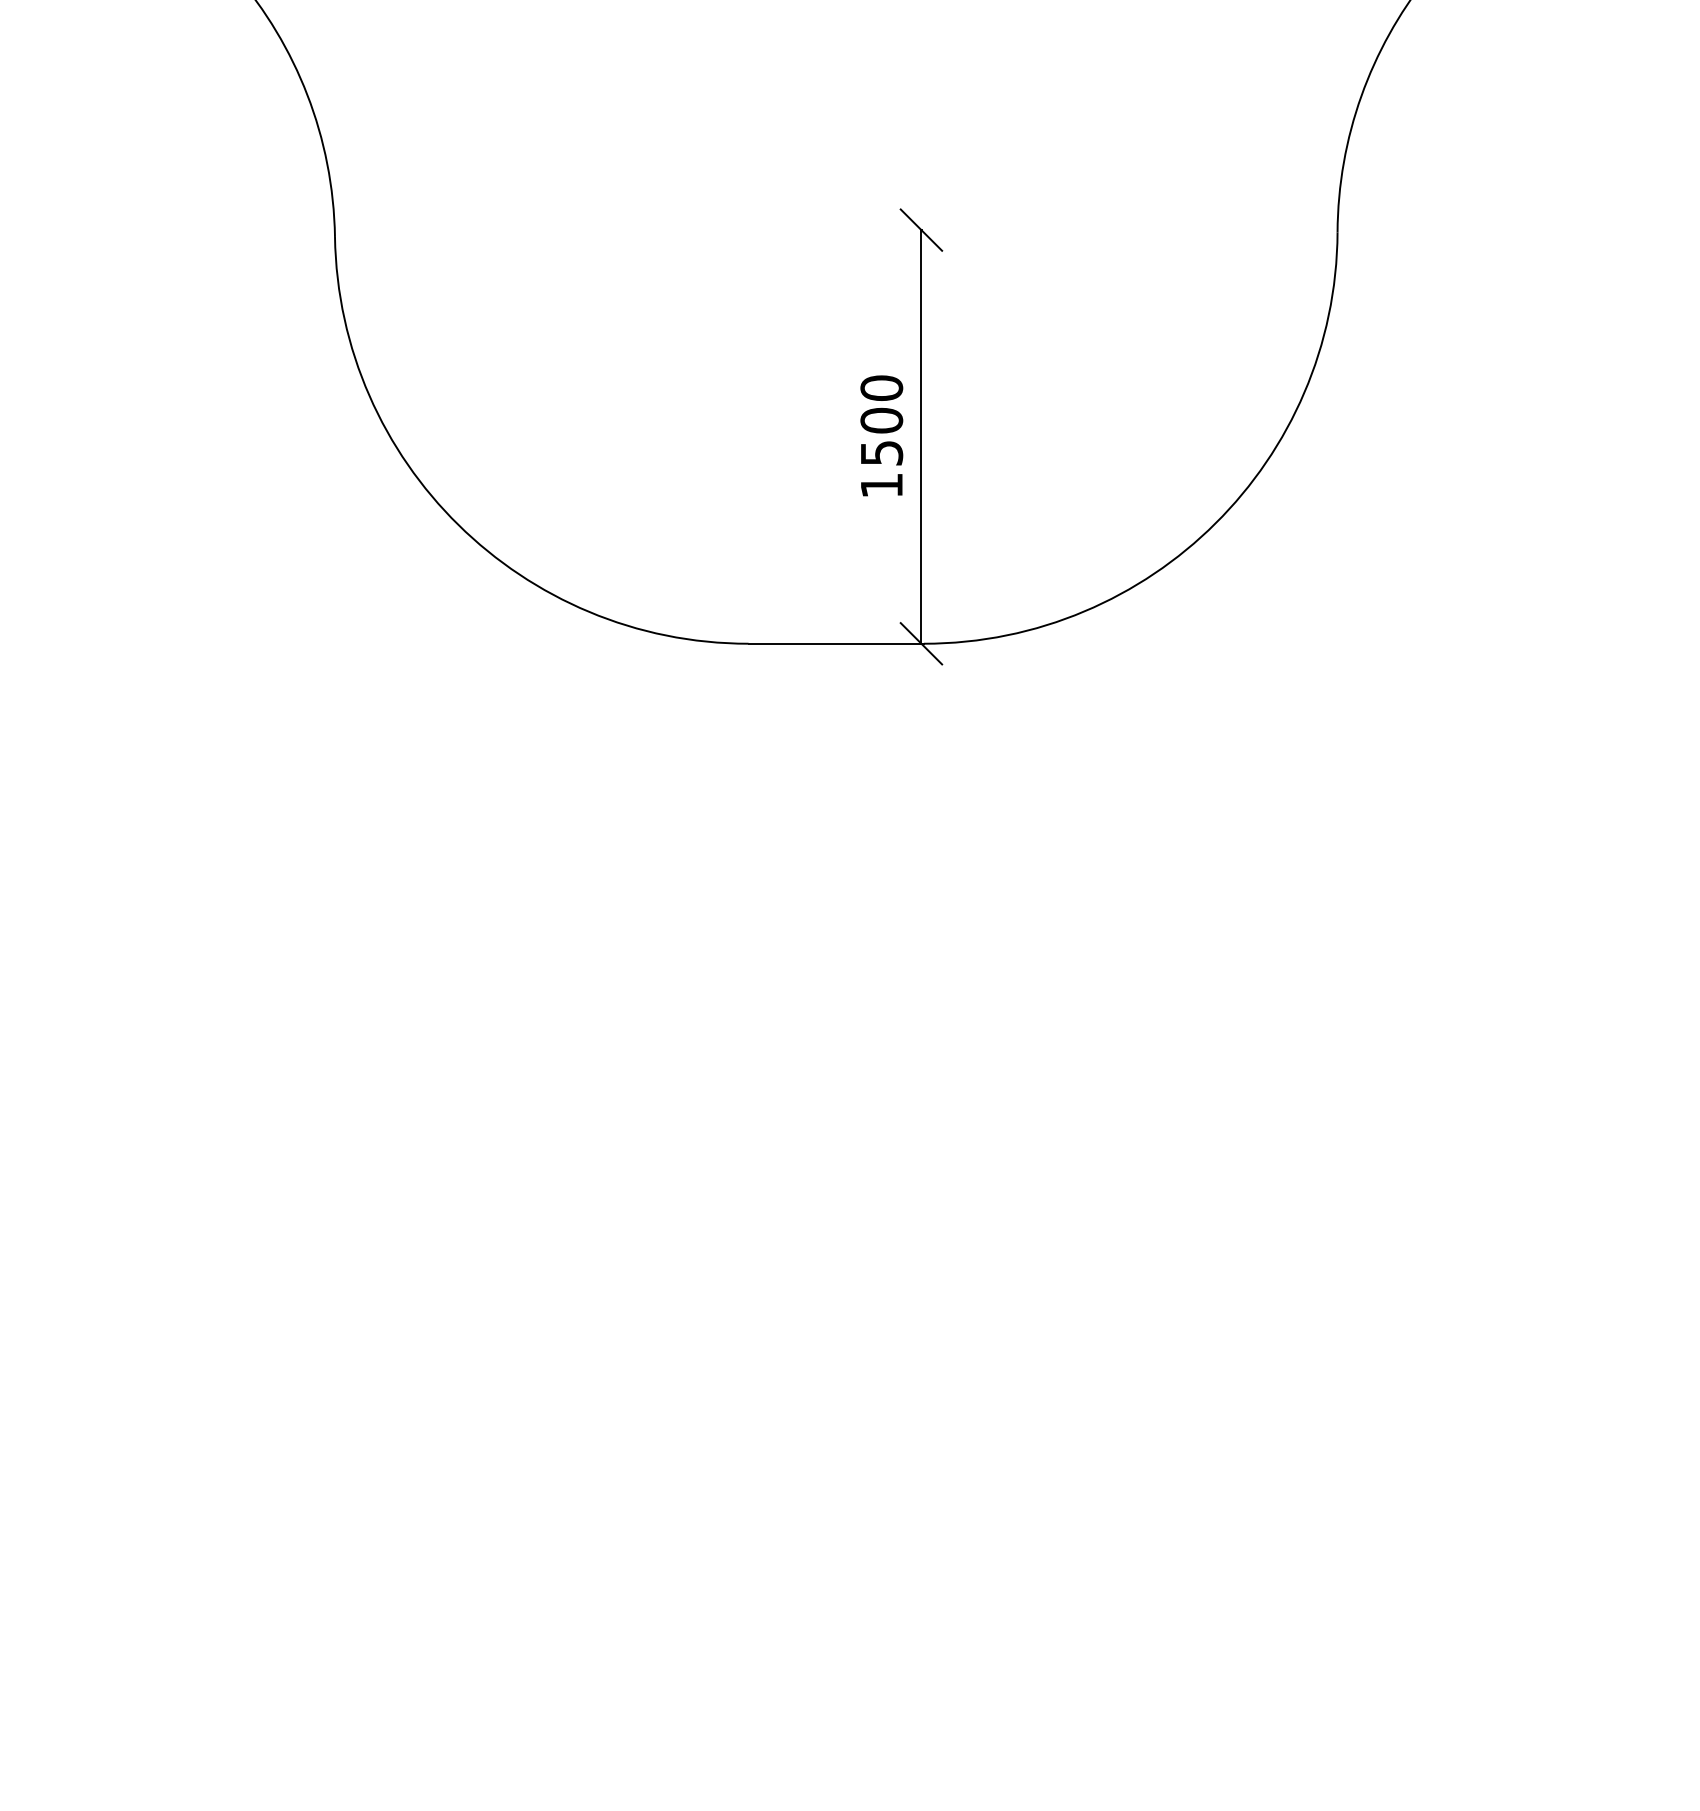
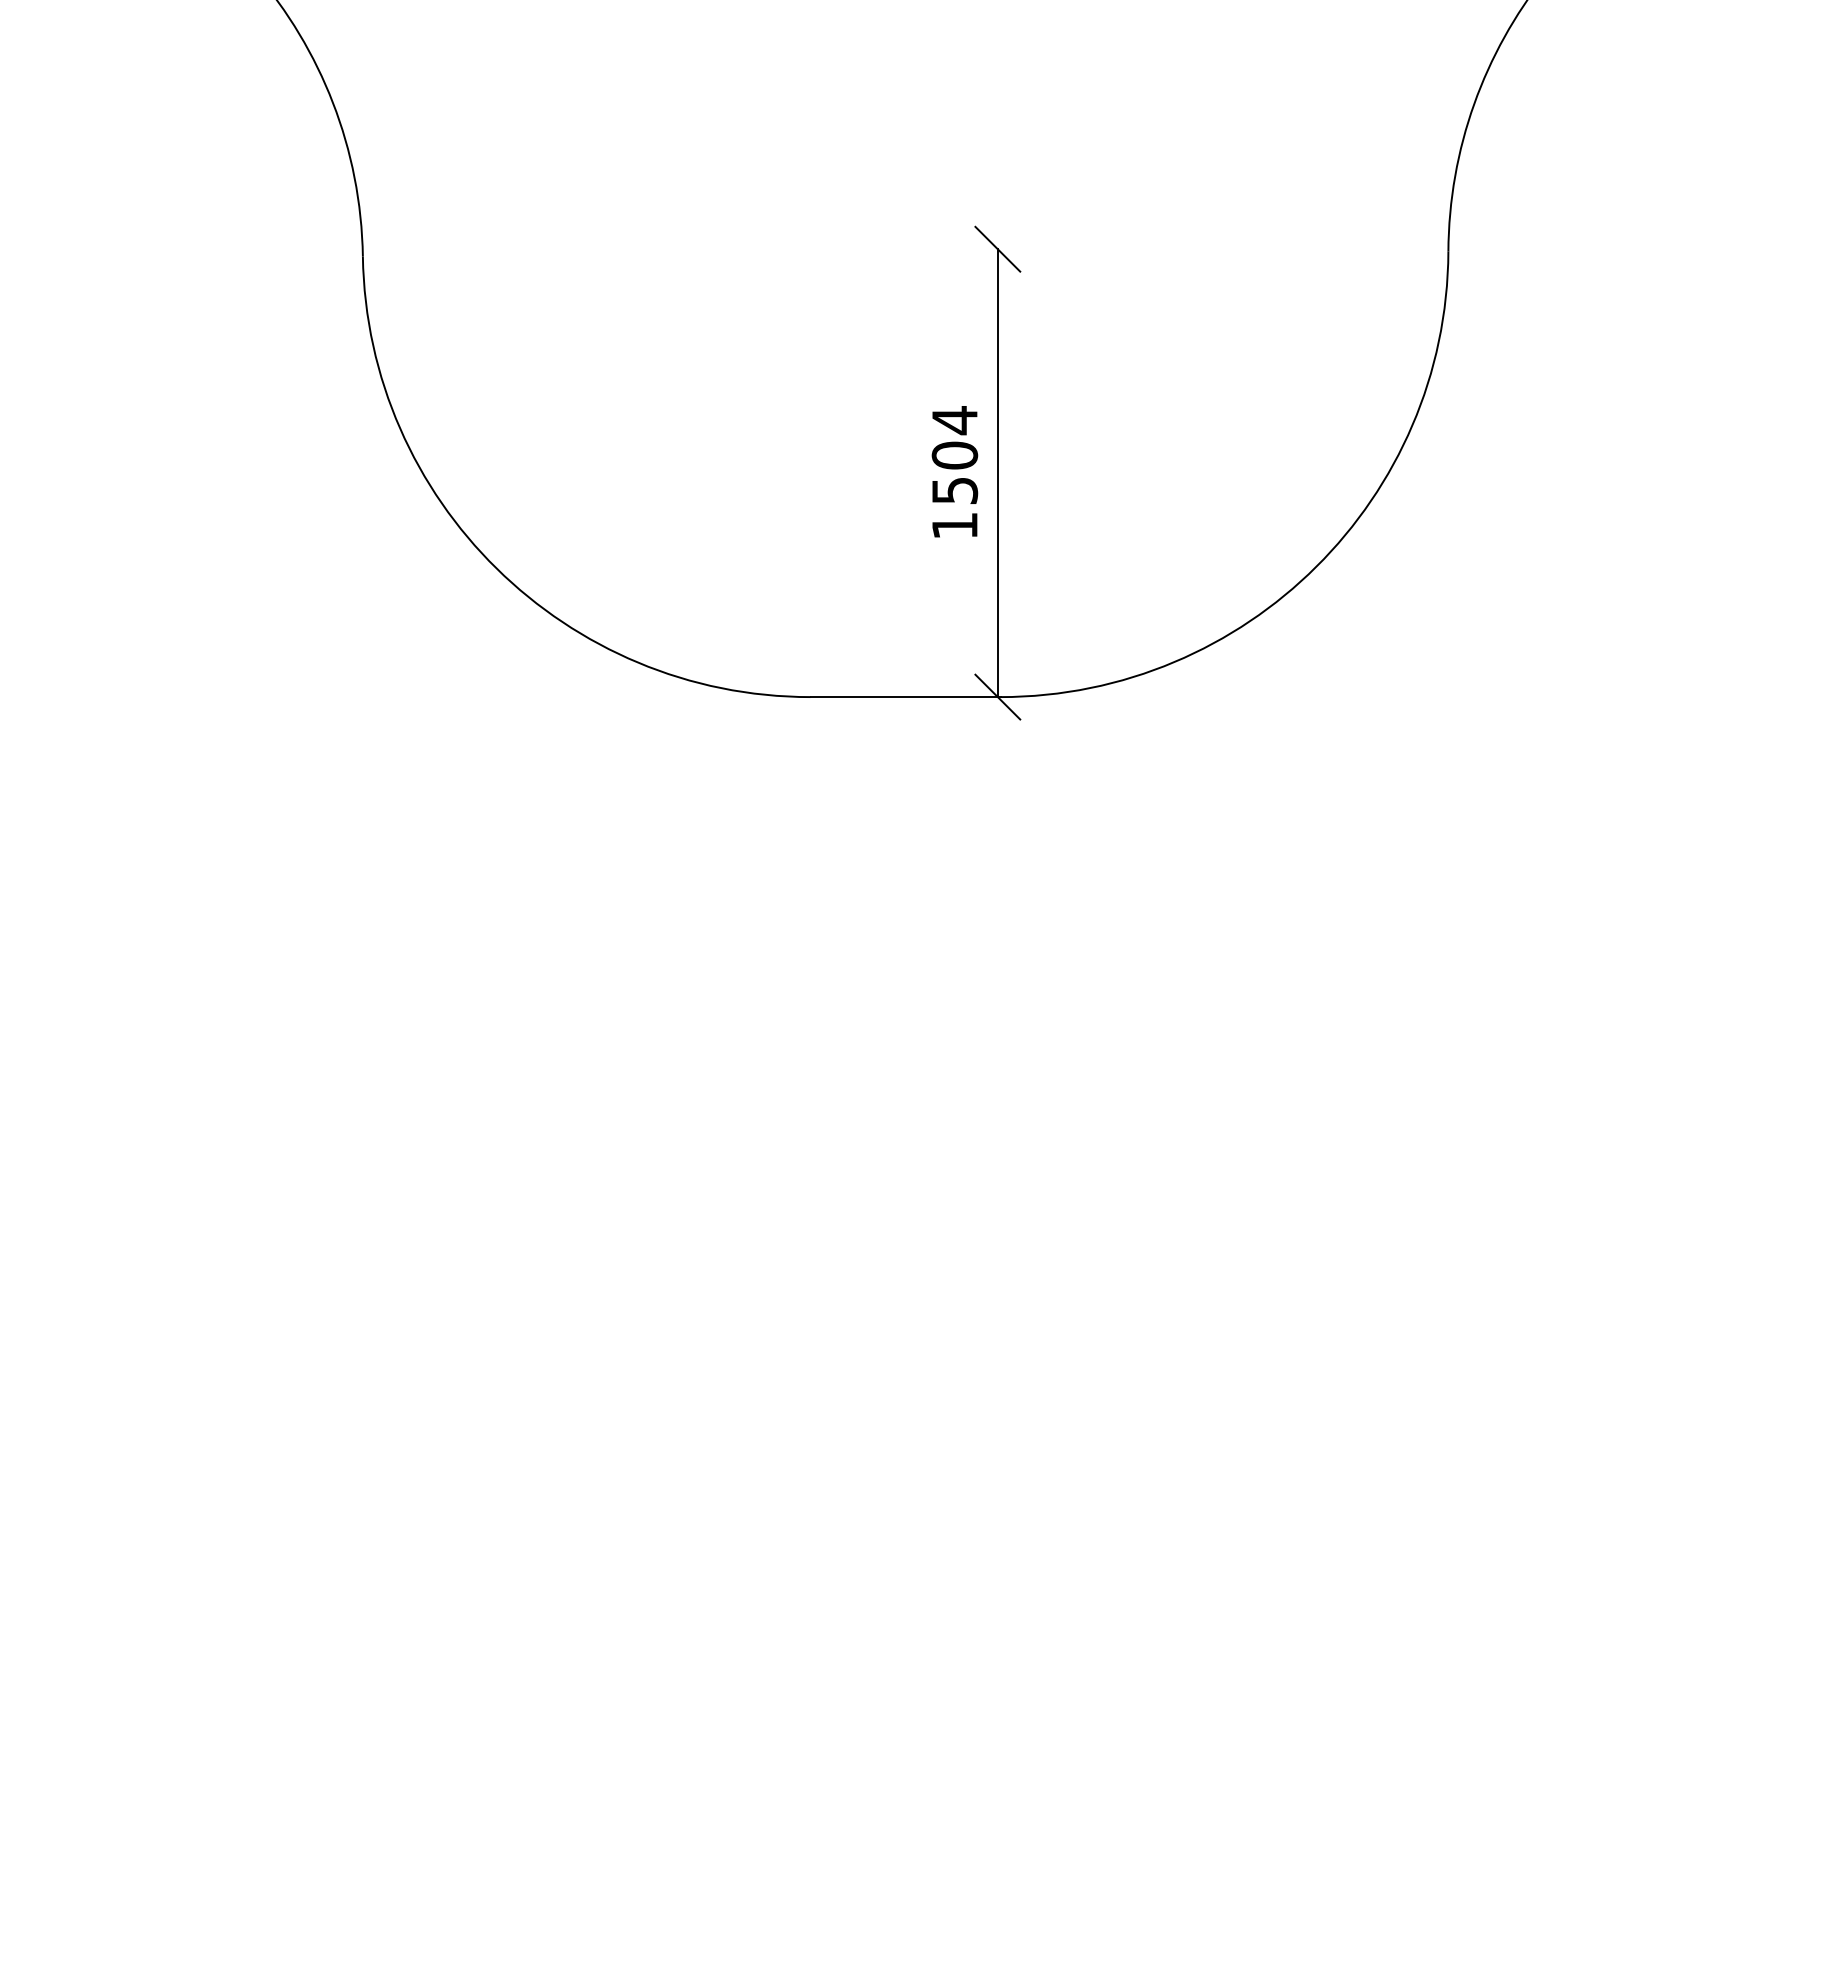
text: (881, 388) -> (954, 420), 1500 -> 1504

